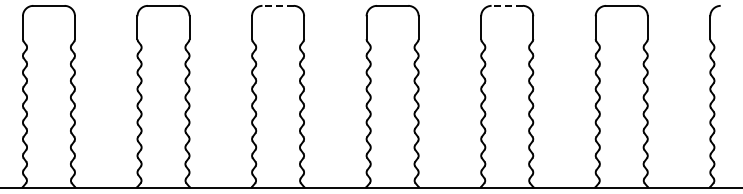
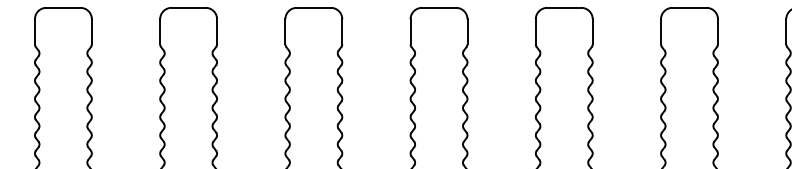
line: (278, 5) -> (314, 7), dashed -> solid
line: (507, 5) -> (564, 7), dashed -> solid

